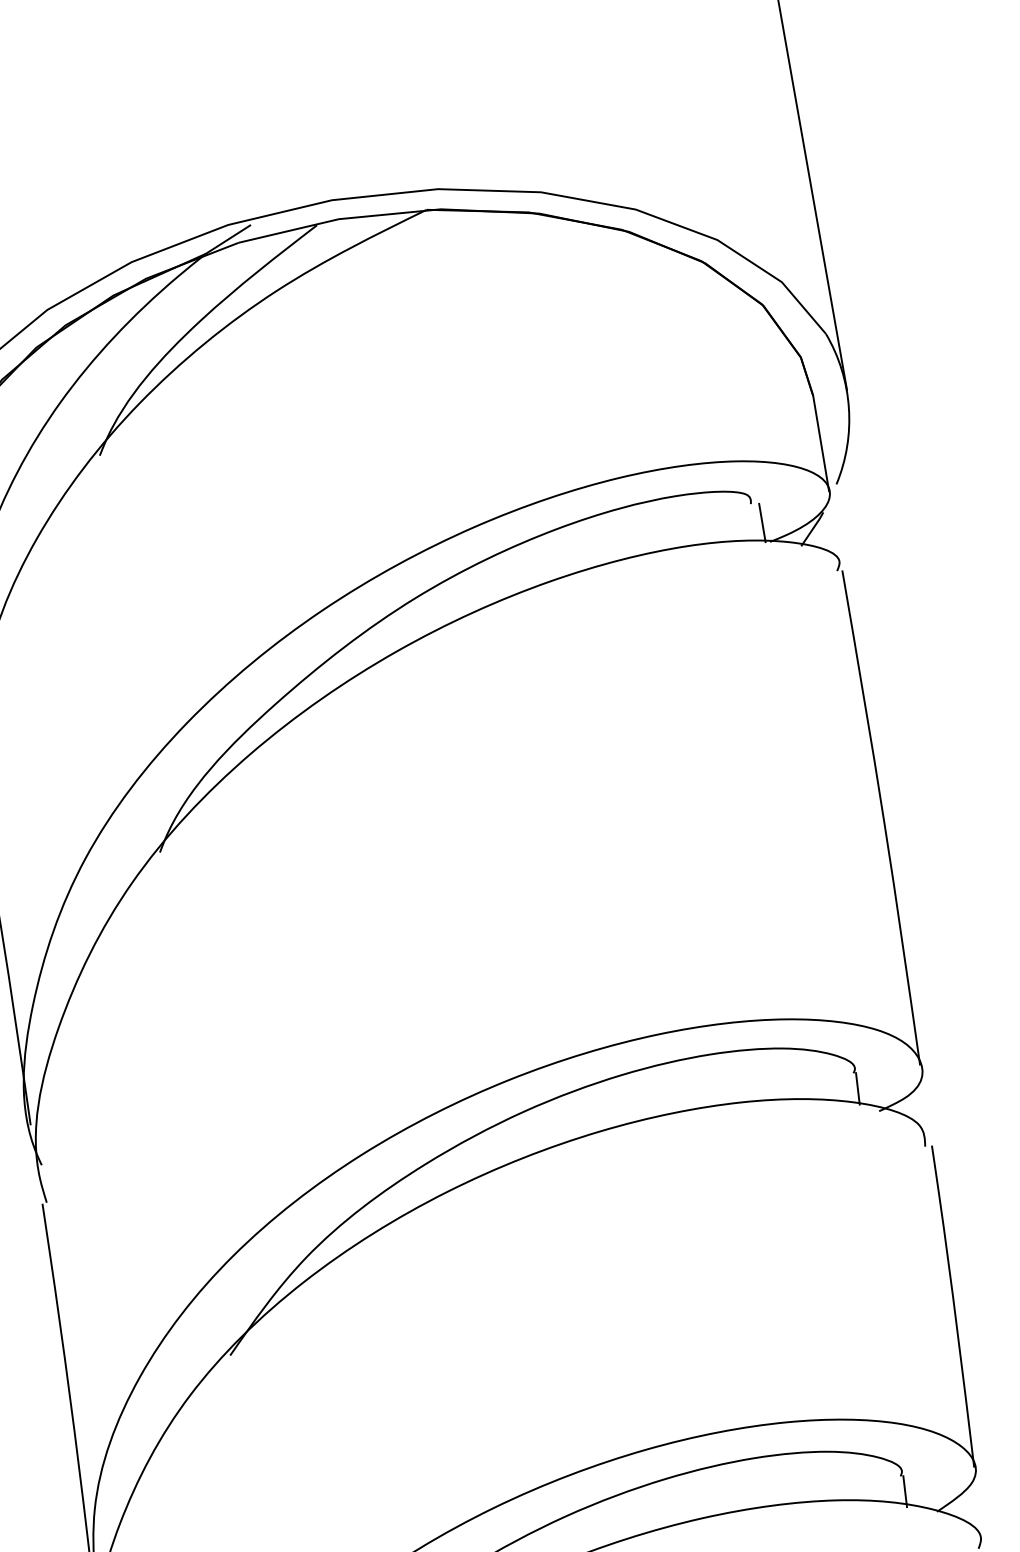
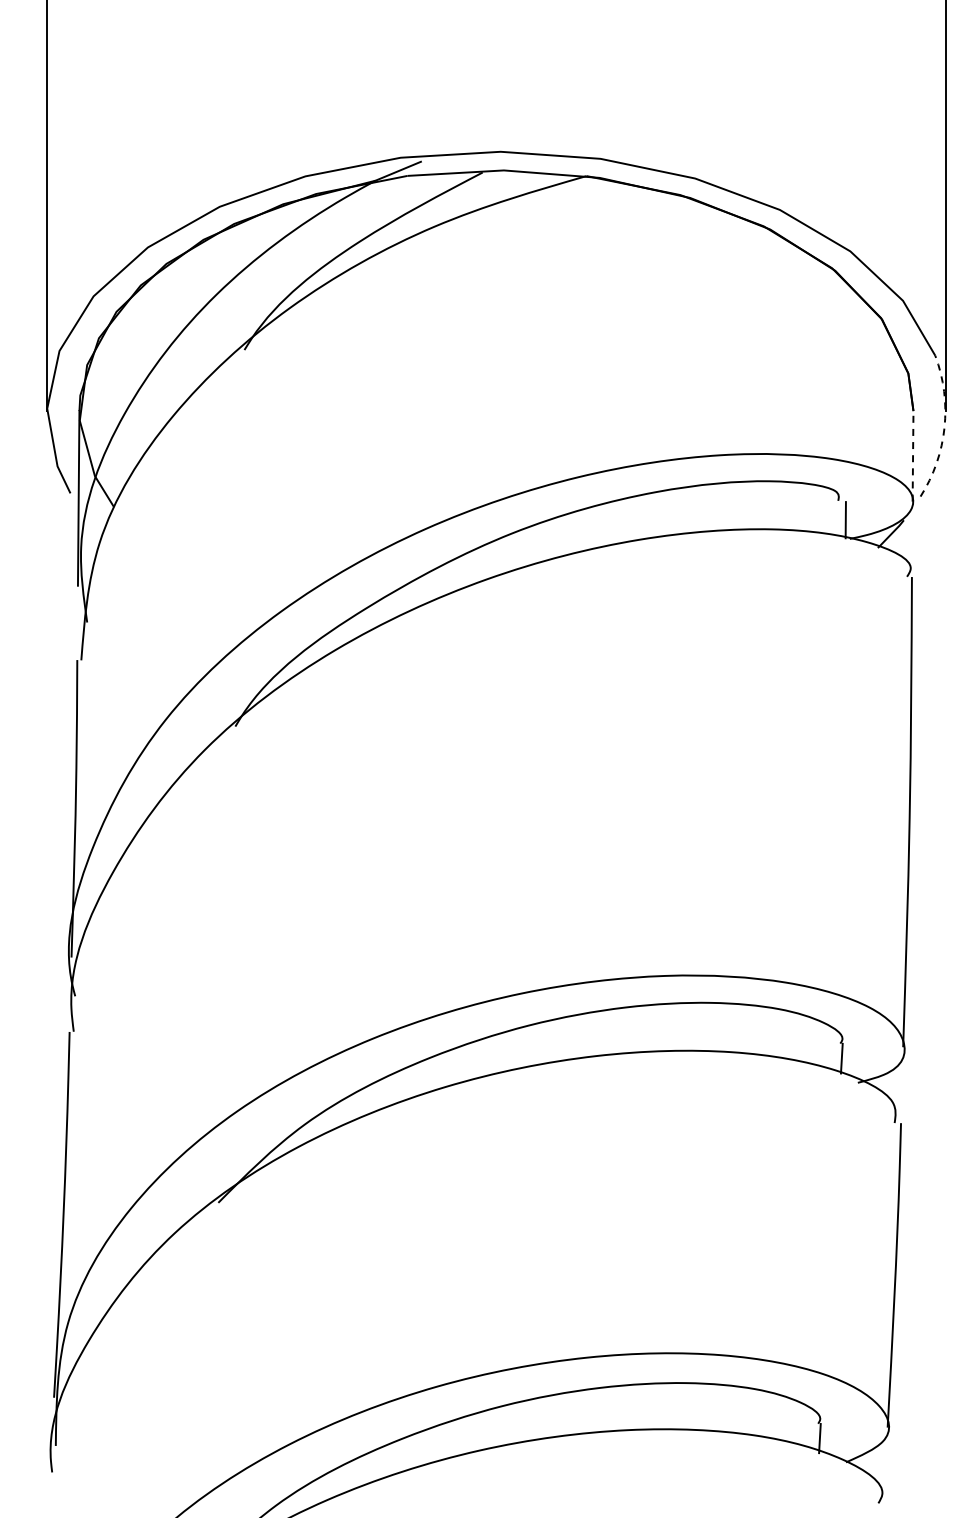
arc: (848, 407) -> (944, 427), solid -> dashed
line: (821, 442) -> (913, 455), solid -> dashed

